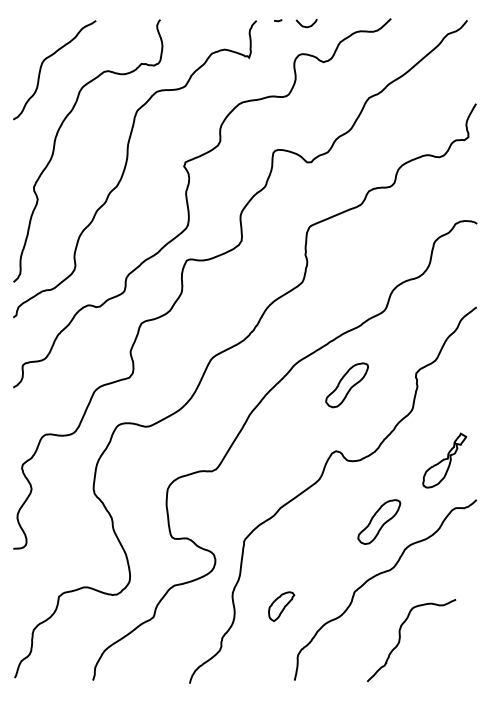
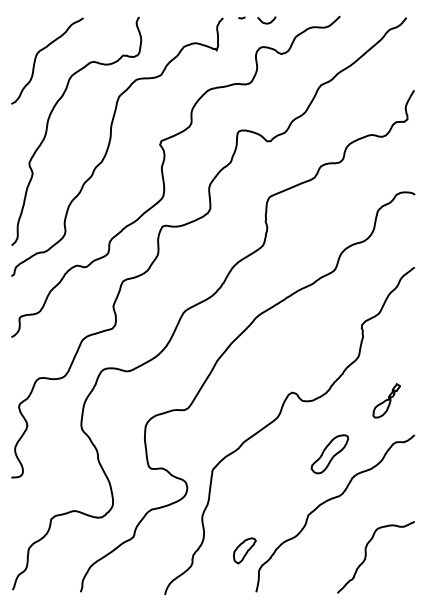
part: (346, 385) -> (301, 335), removed
part: (444, 460) -> (386, 400), size x0.71
part: (281, 606) -> (244, 550), moved
curve: (400, 640) -> (366, 557), moved

